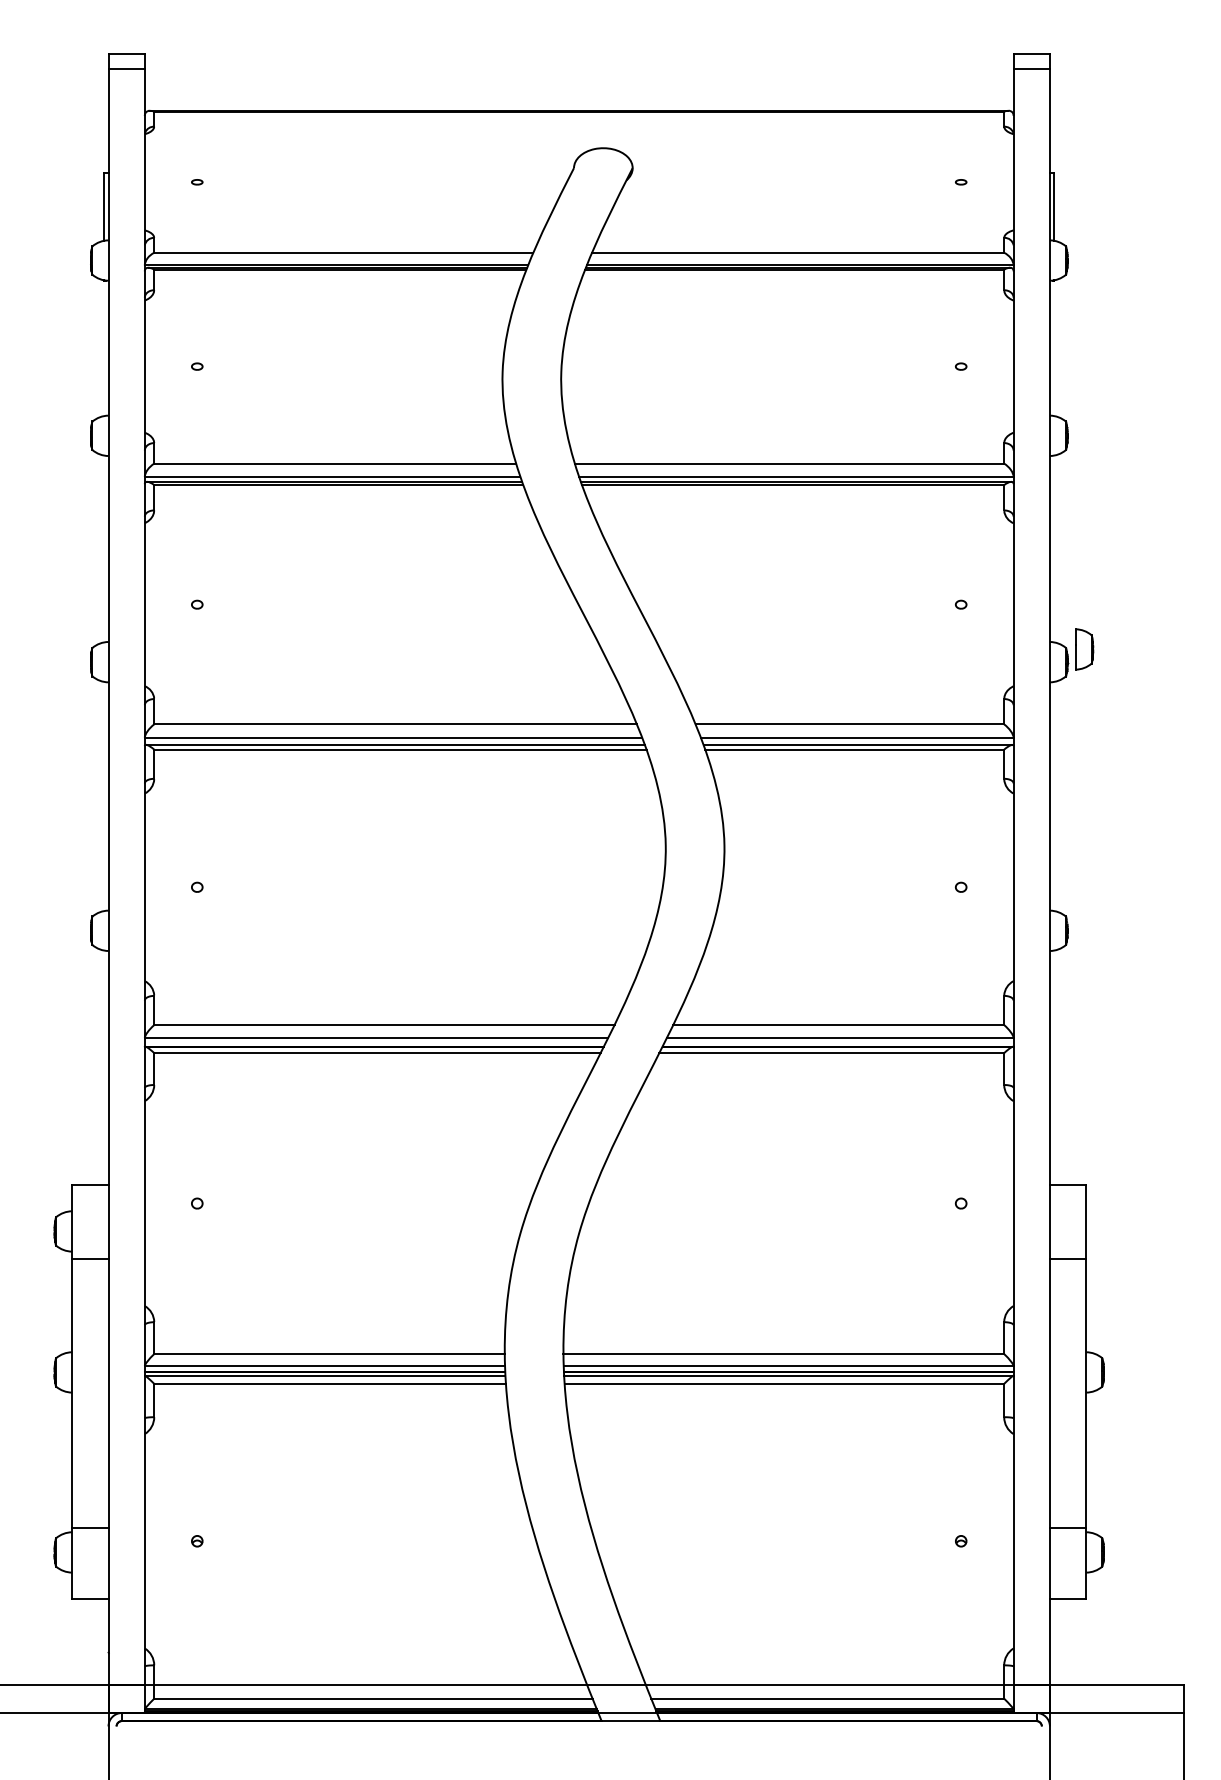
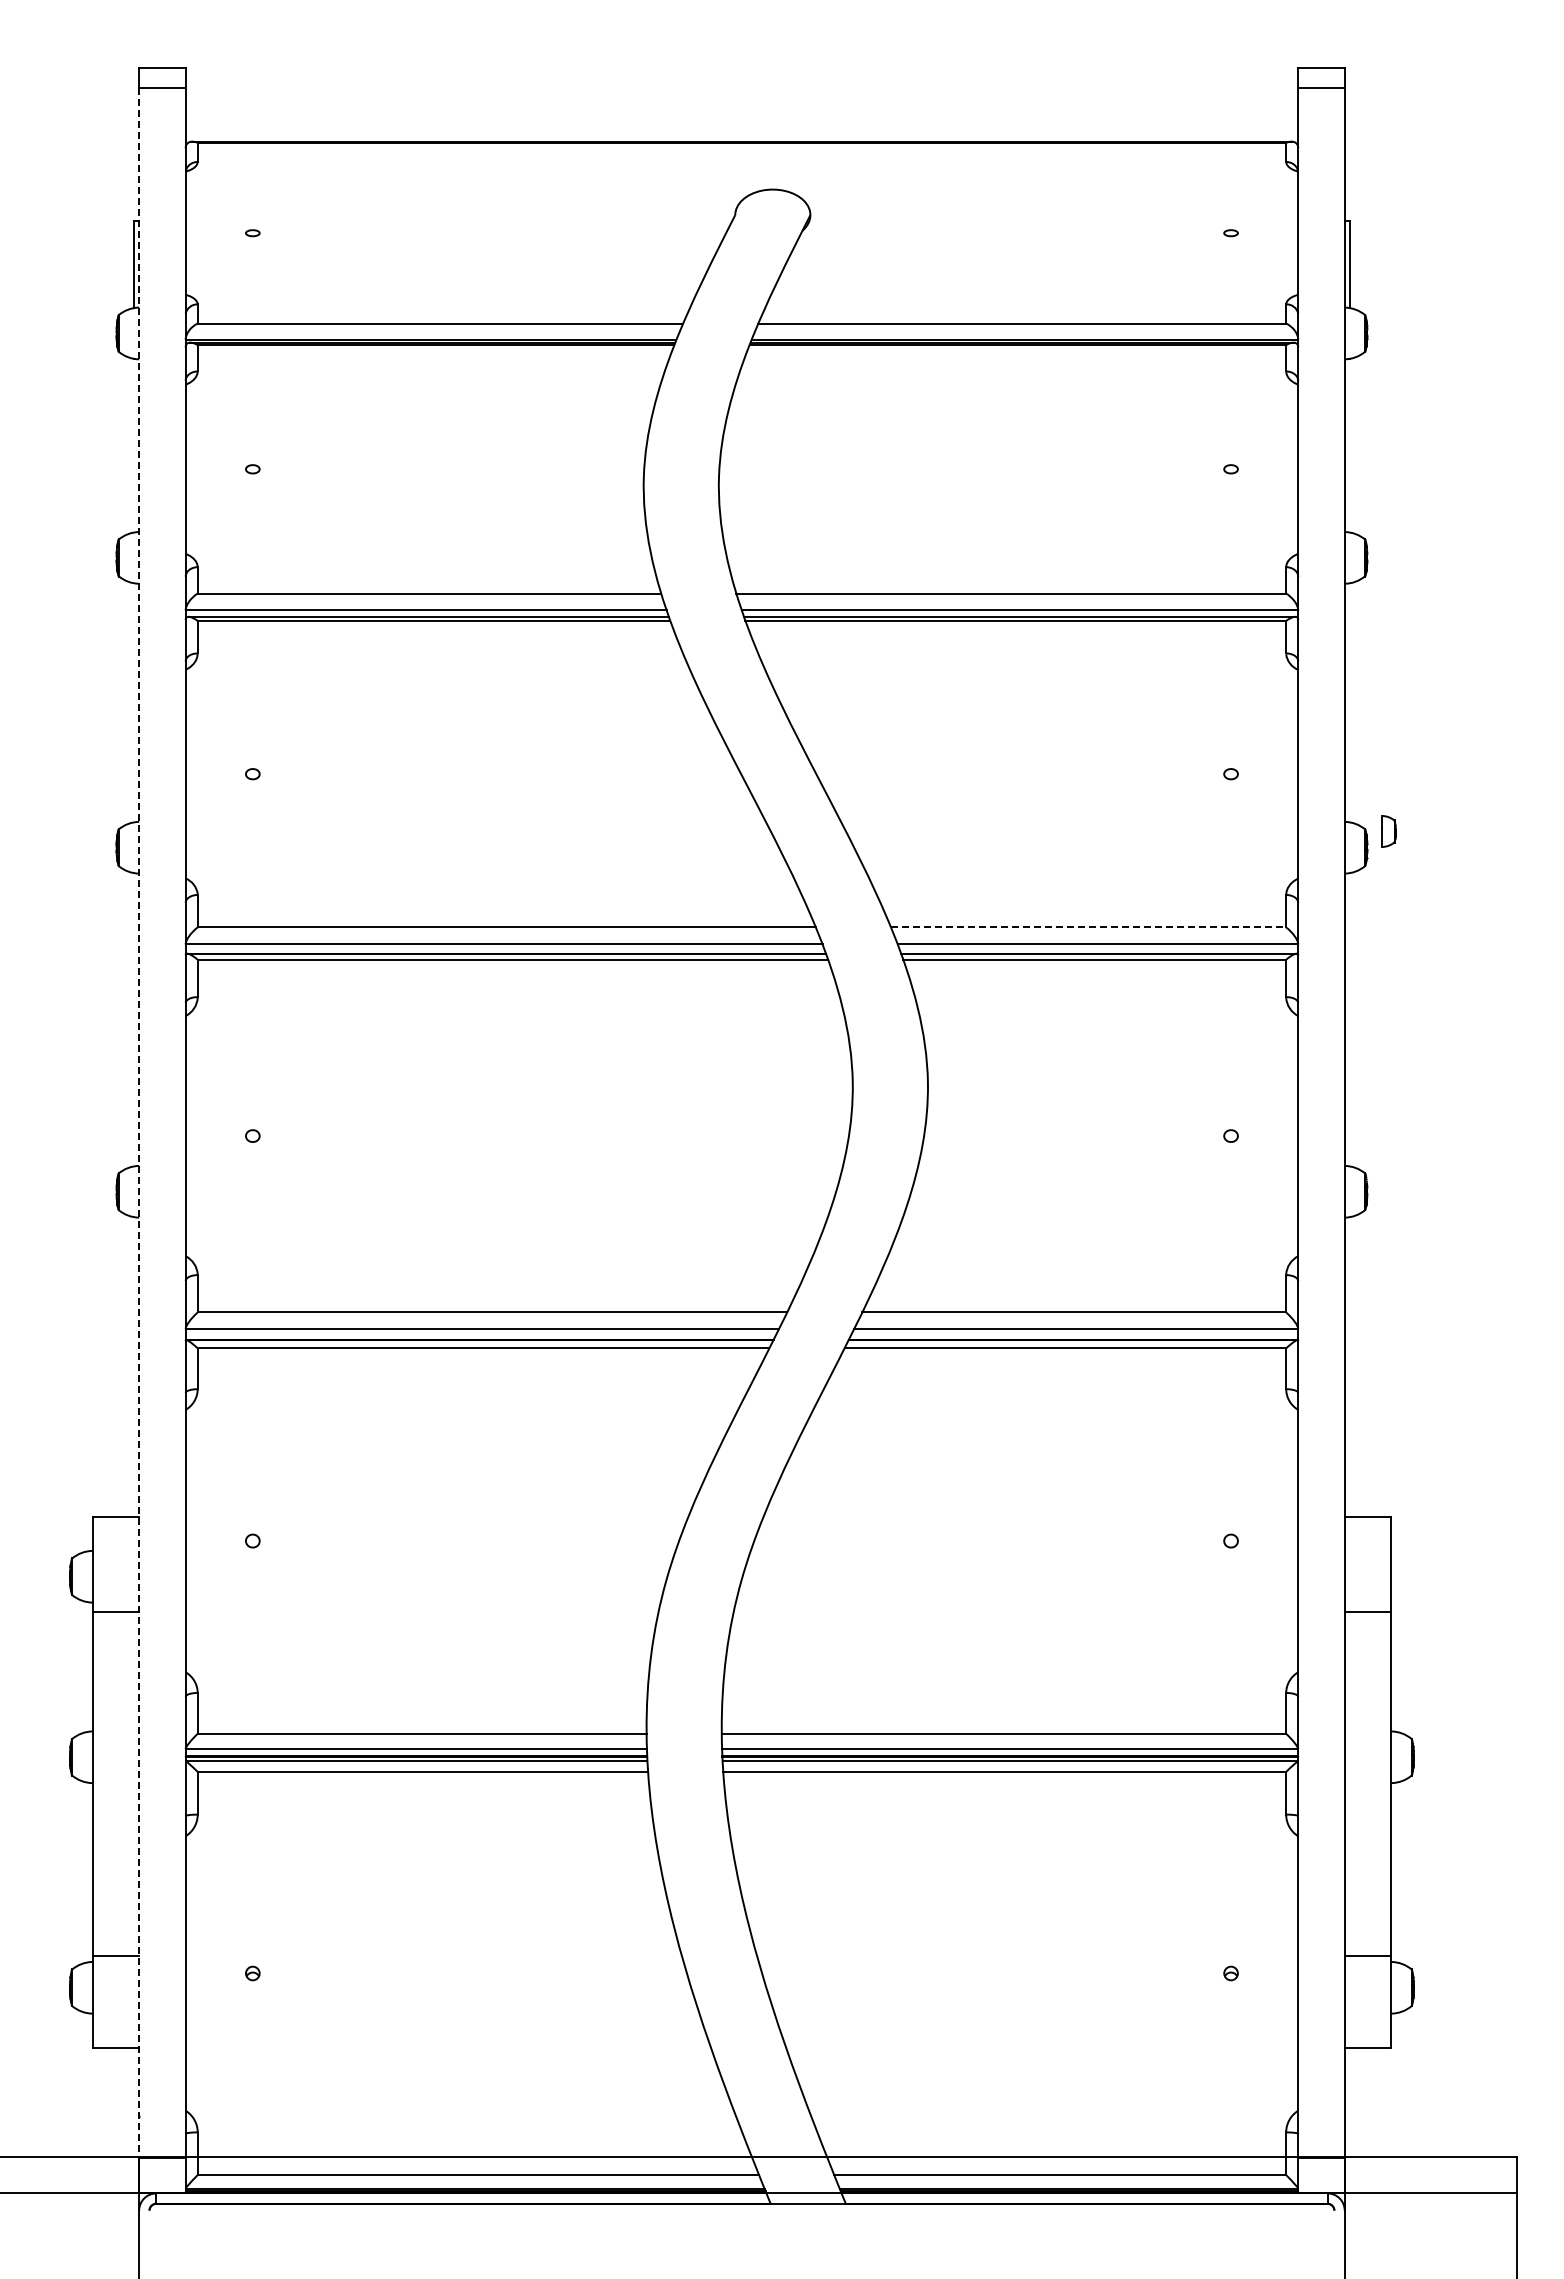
part: (1084, 649) -> (1388, 831), size x0.6
line: (849, 724) -> (1088, 927), solid -> dashed
line: (108, 876) -> (139, 1122), solid -> dashed

